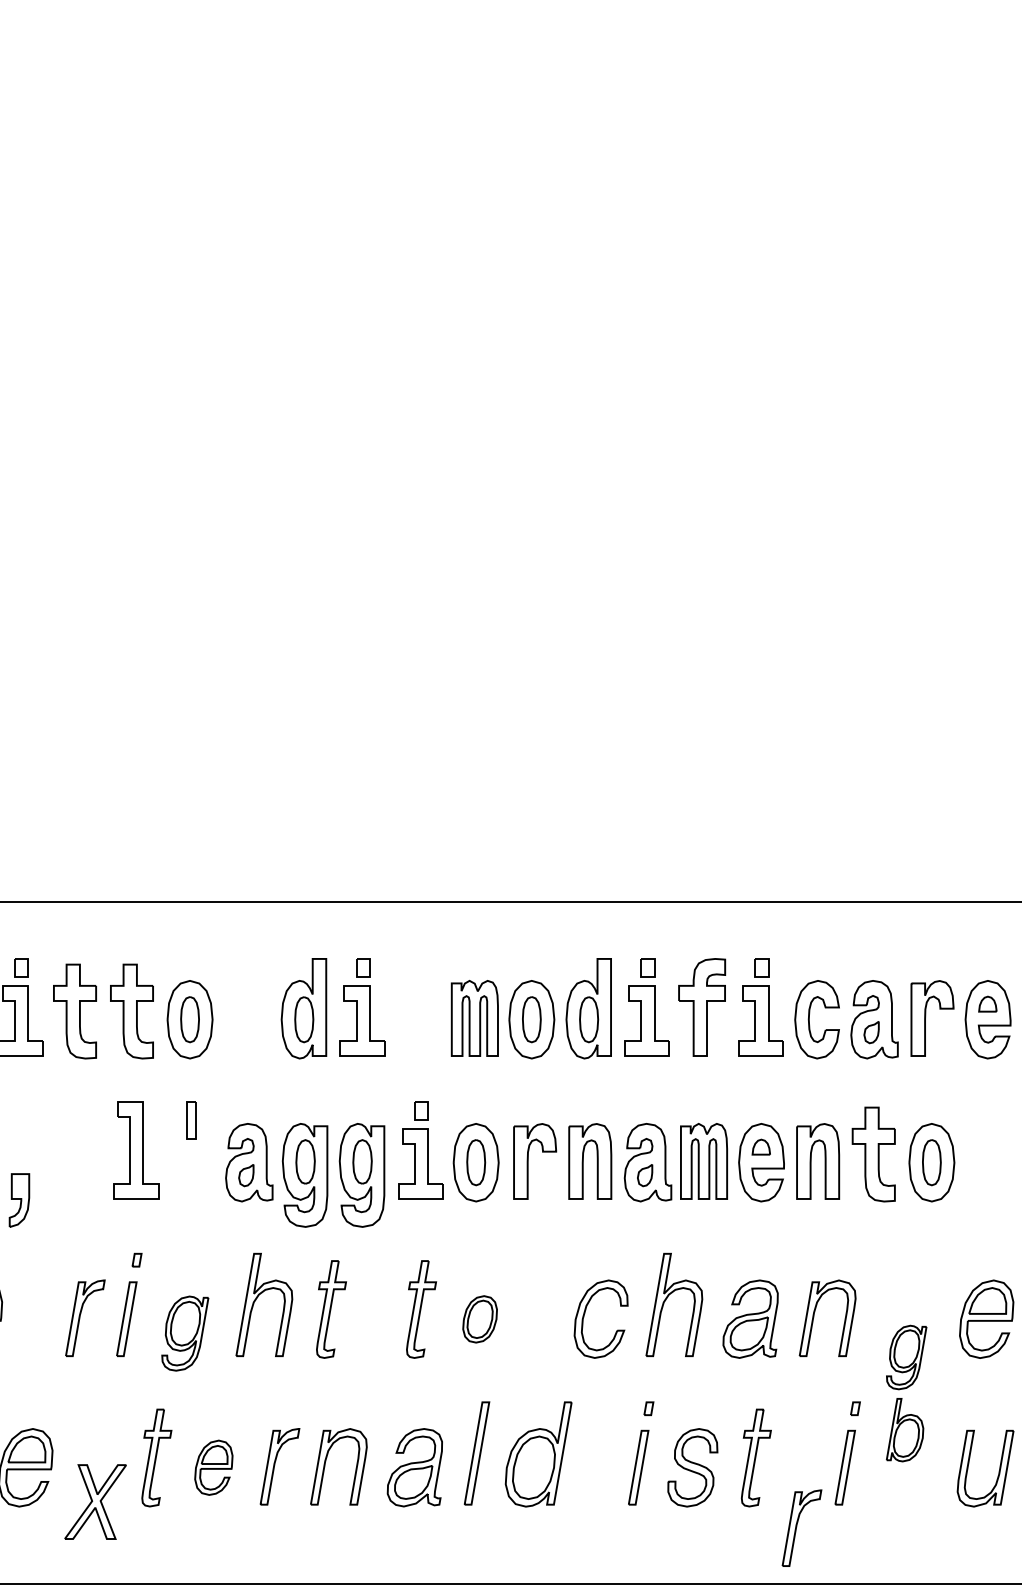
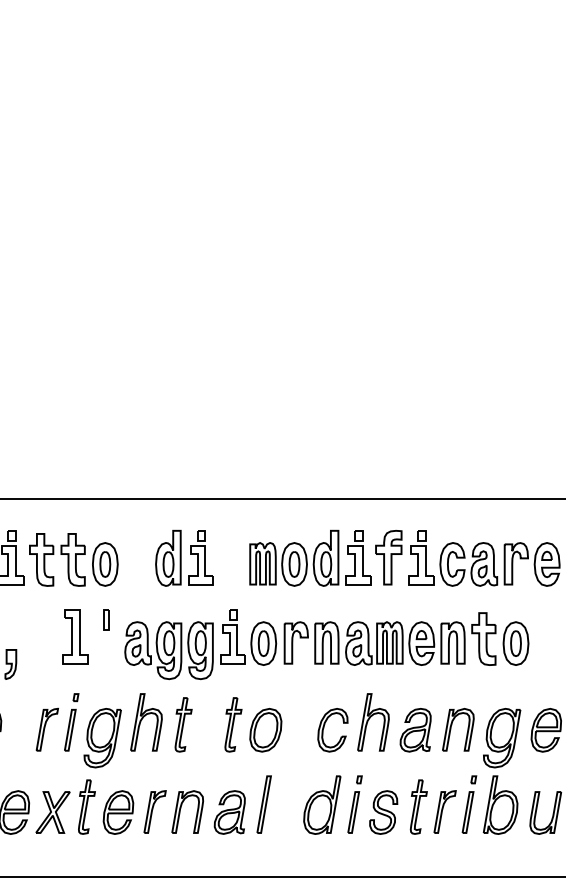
part: (479, 1319) -> (265, 730), size x1.67
part: (184, 1334) -> (102, 738), size x1.43
part: (905, 1393) -> (501, 771), size x1.67
part: (538, 1453) -> (322, 804), moved
part: (213, 1467) -> (118, 812), size x1.43
part: (94, 1502) -> (52, 812), moved
part: (800, 1527) -> (444, 811), moved

